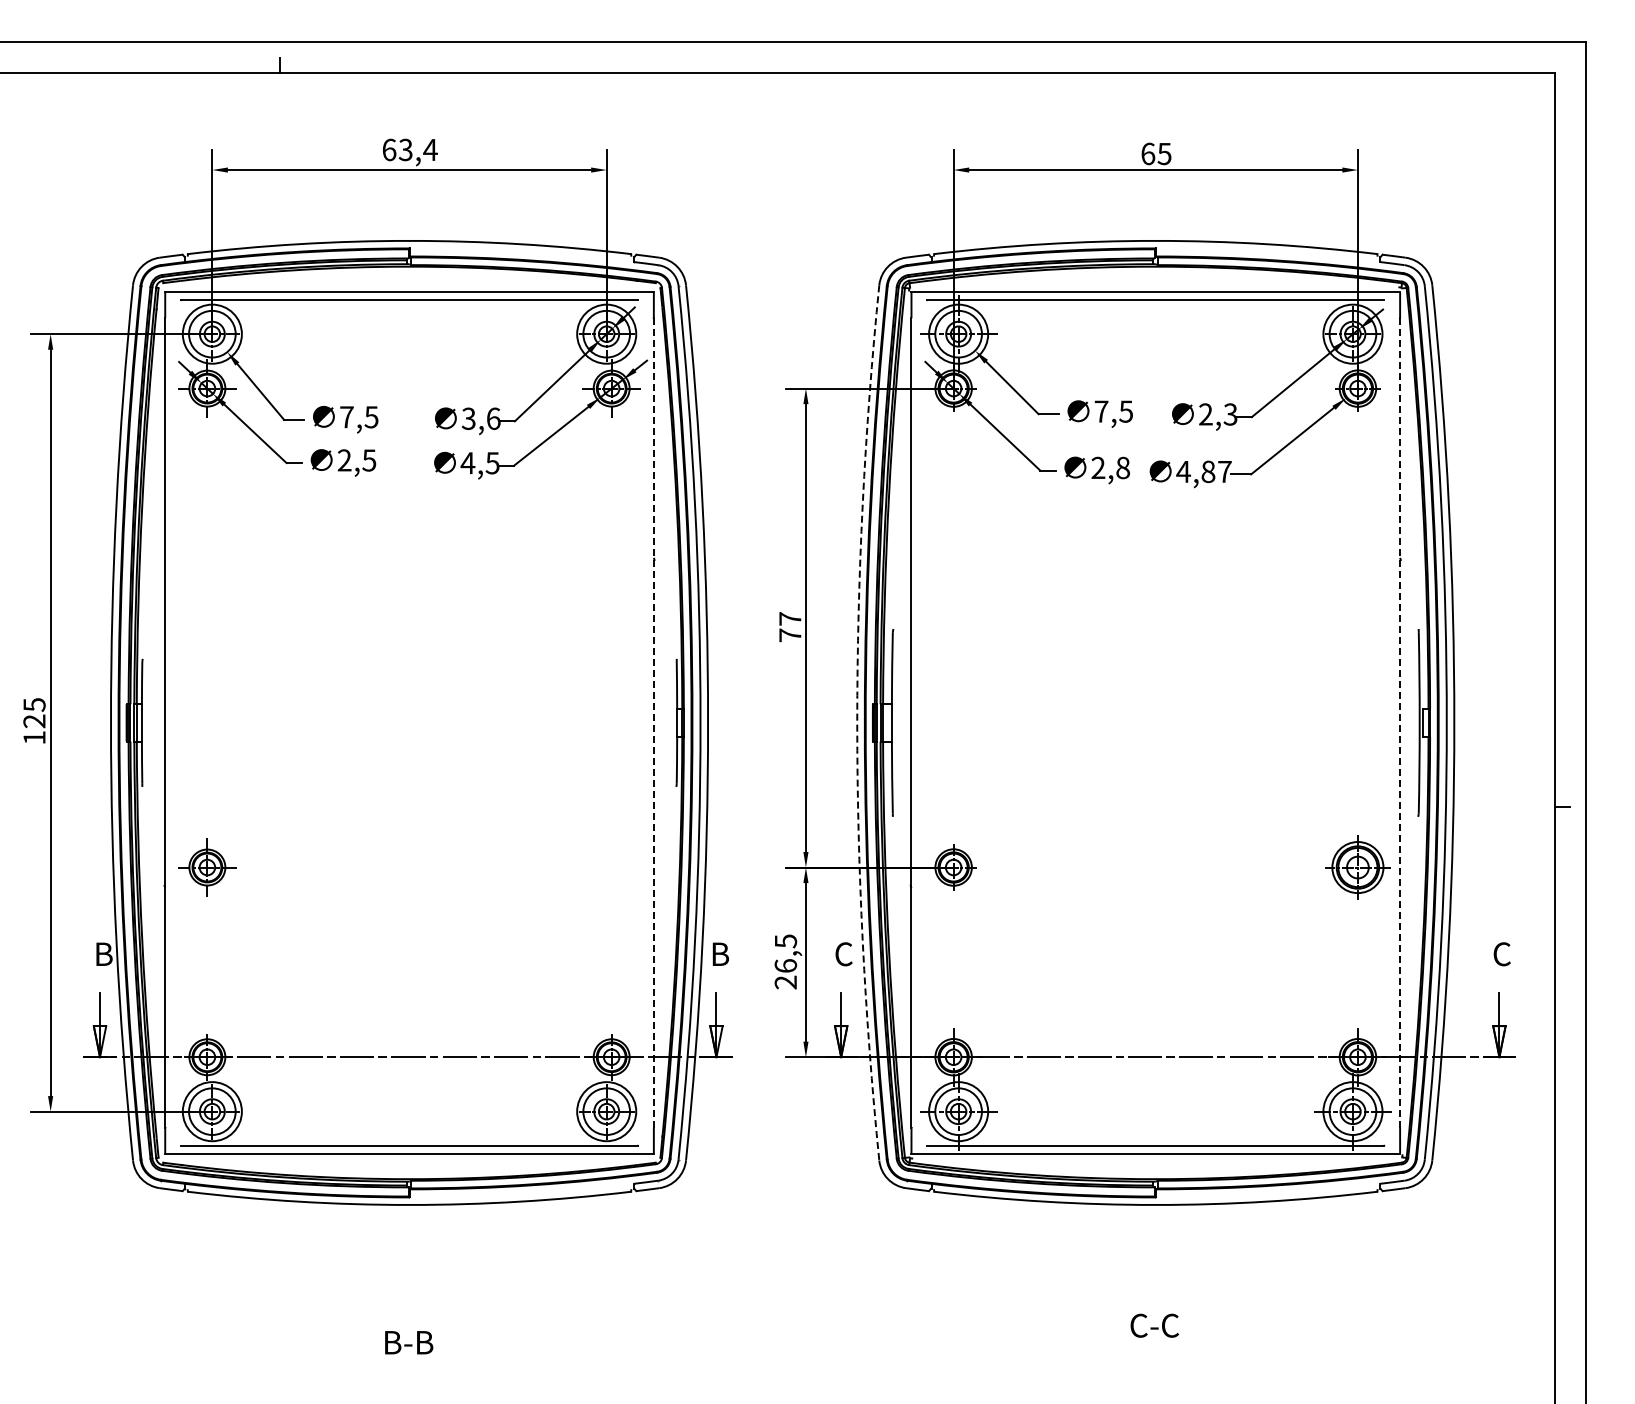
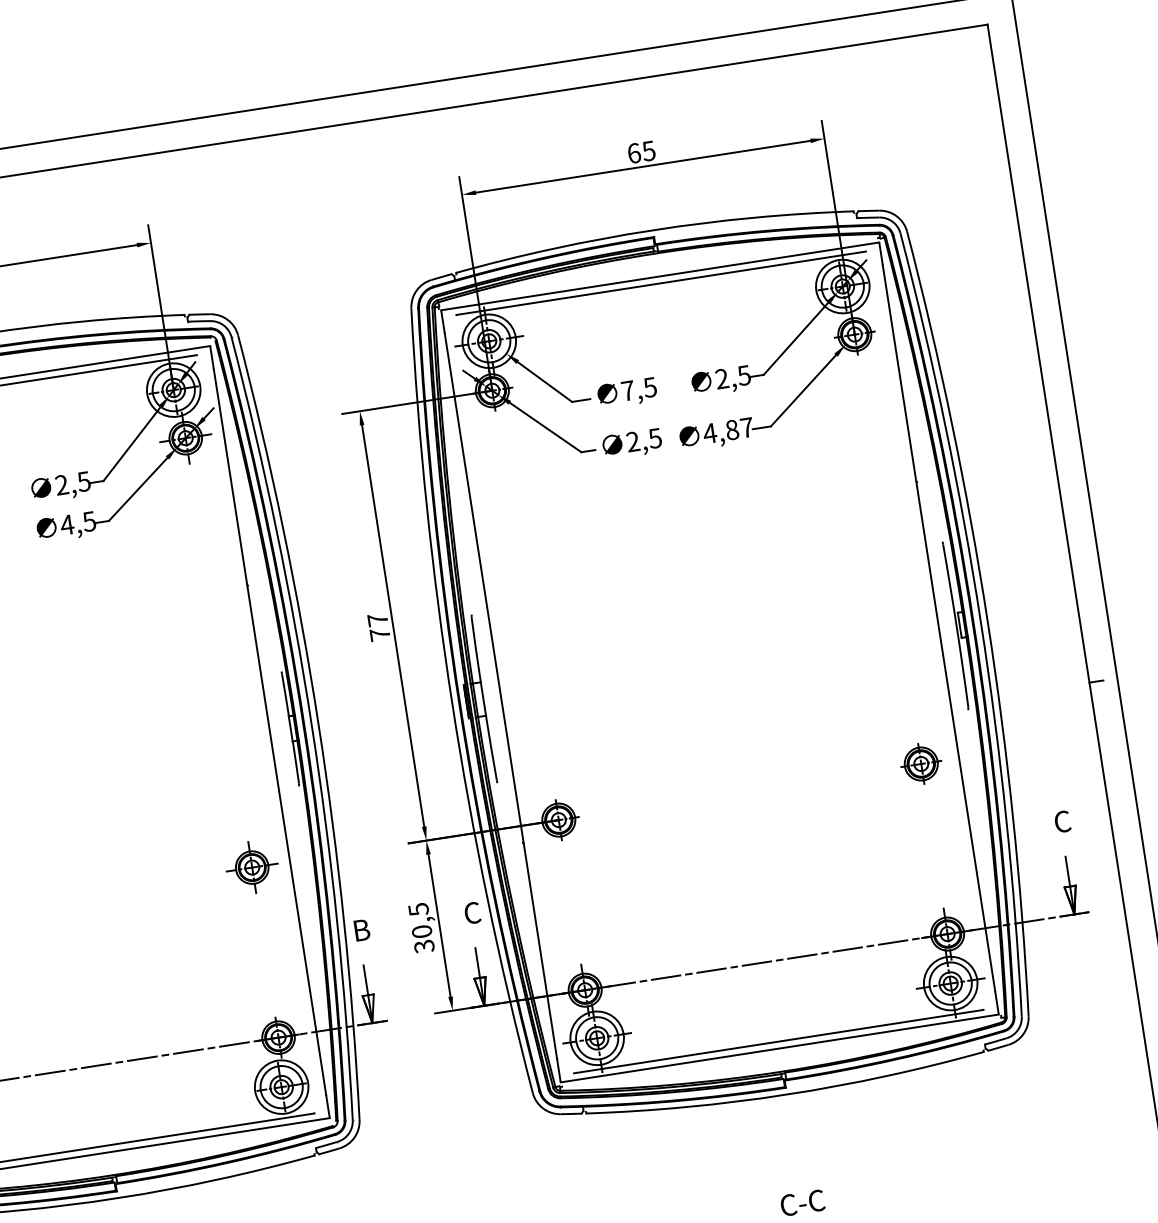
text: (1230, 414) -> (744, 375), 2,3 -> 2,5
text: (480, 418) -> (72, 483), 3,6 -> 2,5
text: (1123, 467) -> (655, 437), 2,8 -> 2,5
line: (653, 722) -> (269, 731), dashed -> solid
arc: (857, 722) -> (452, 703), dashed -> solid
line: (1400, 722) -> (939, 628), dashed -> solid
part: (611, 867) -> (252, 867), added
part: (1357, 867) -> (920, 764), size x0.71
text: (785, 974) -> (422, 939), 26,5 -> 30,5

